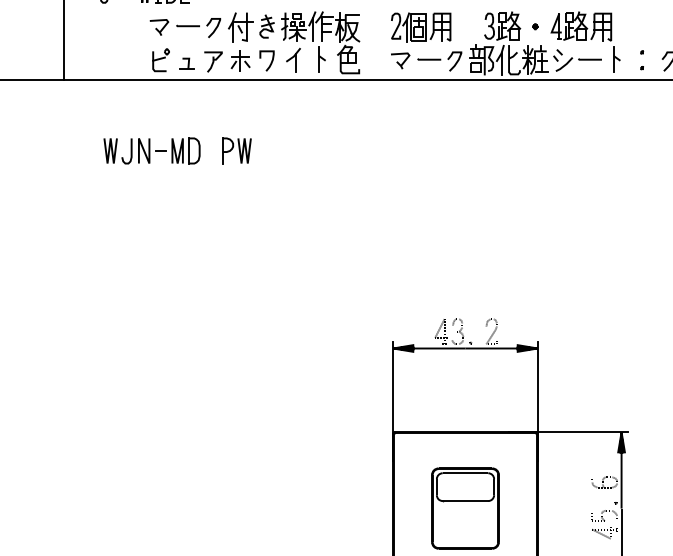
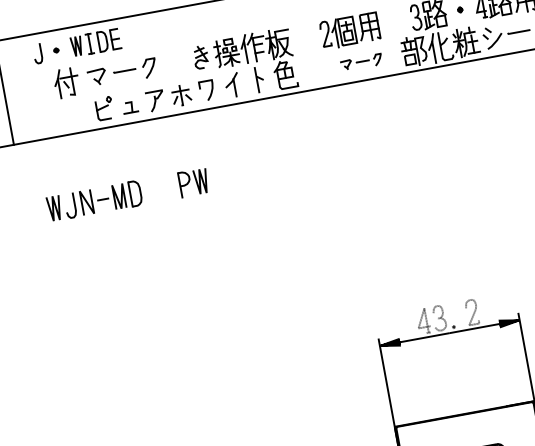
part: (240, 27) -> (66, 82), moved
part: (426, 61) -> (361, 62), size x0.6
part: (151, 150) -> (93, 200), moved

